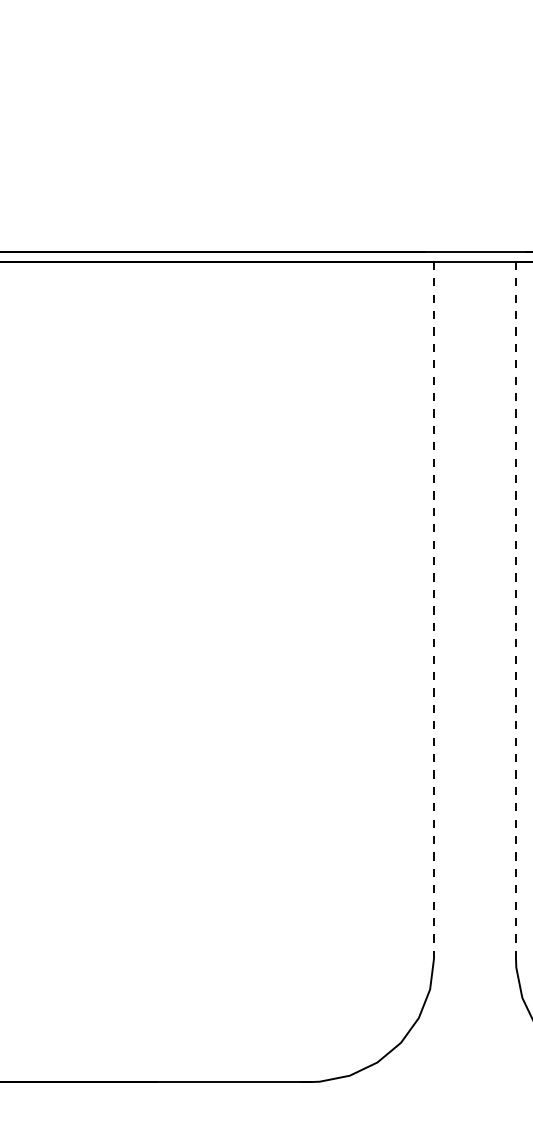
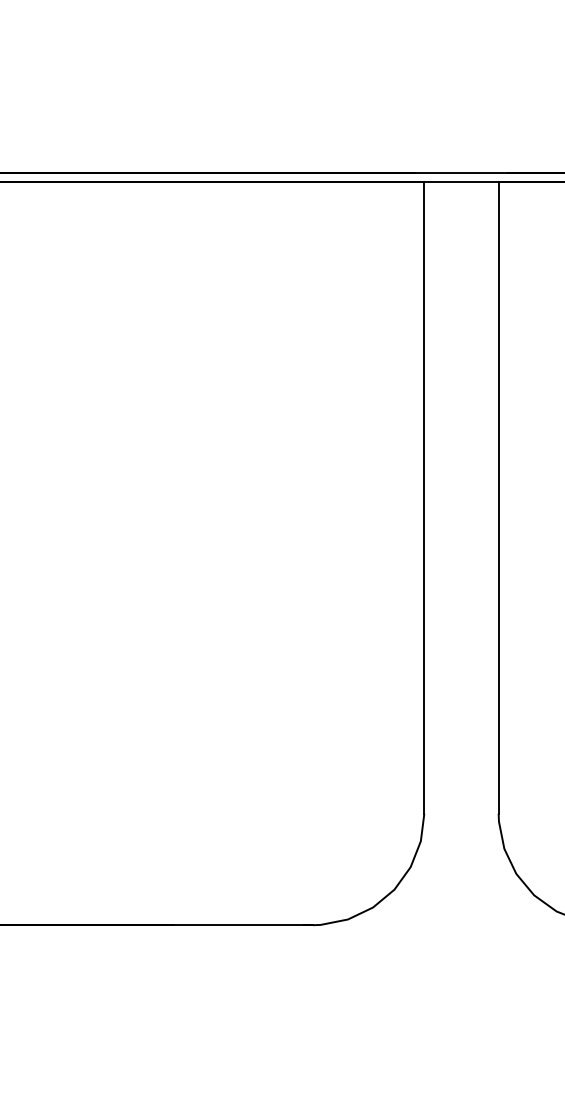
line: (434, 609) -> (424, 497), dashed -> solid
line: (515, 609) -> (498, 497), dashed -> solid

